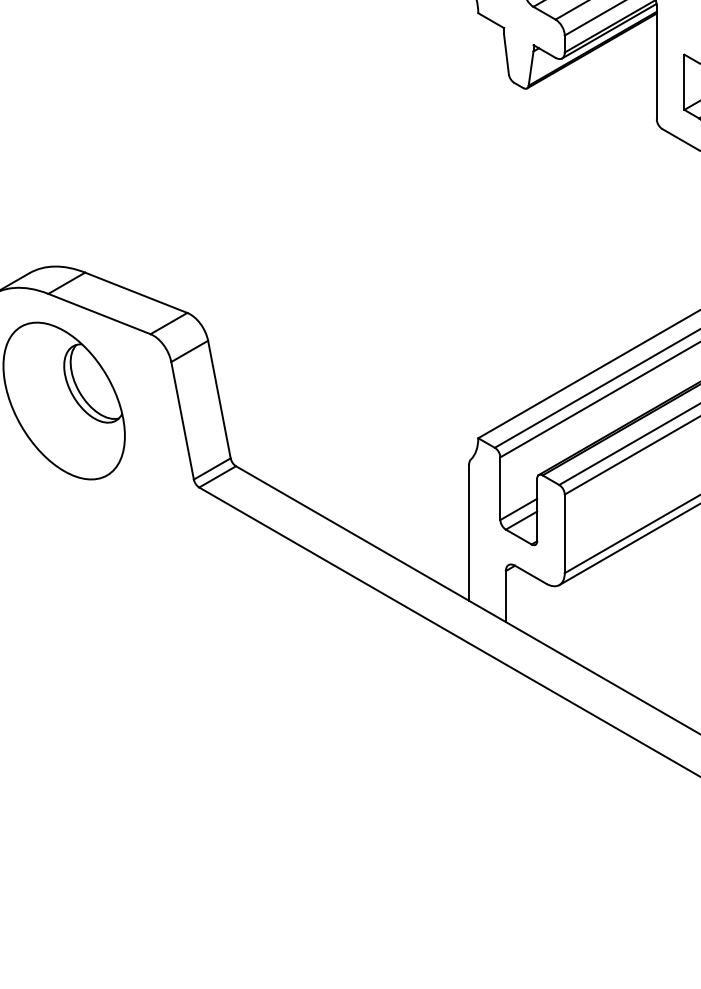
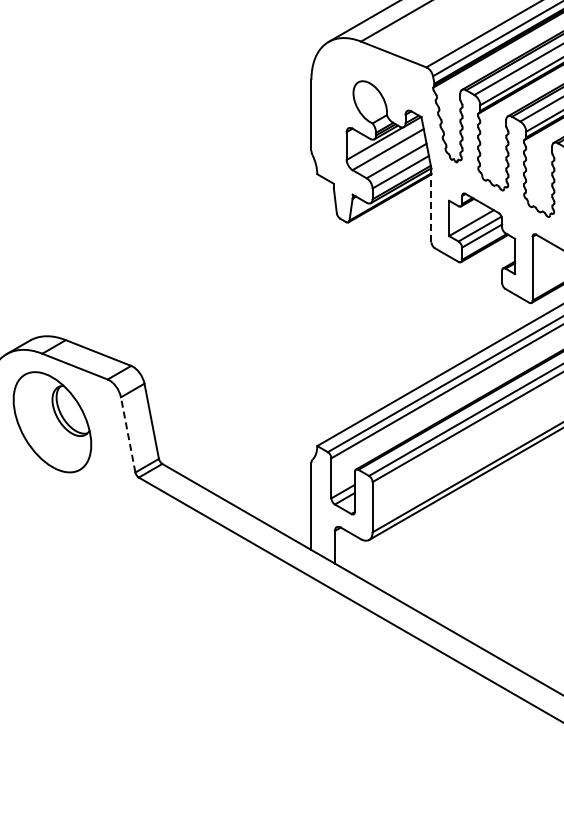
line: (656, 62) -> (431, 205), solid -> dashed
line: (183, 420) -> (128, 434), solid -> dashed

